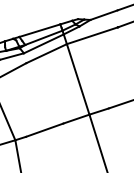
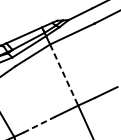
line: (78, 79) -> (64, 75), solid -> dashed
line: (44, 130) -> (39, 124), solid -> dashed

